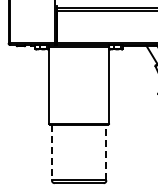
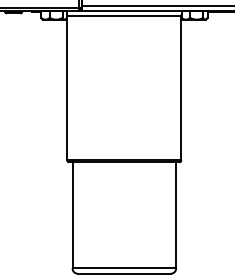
line: (51, 152) -> (71, 215), dashed -> solid
line: (106, 152) -> (176, 215), dashed -> solid

